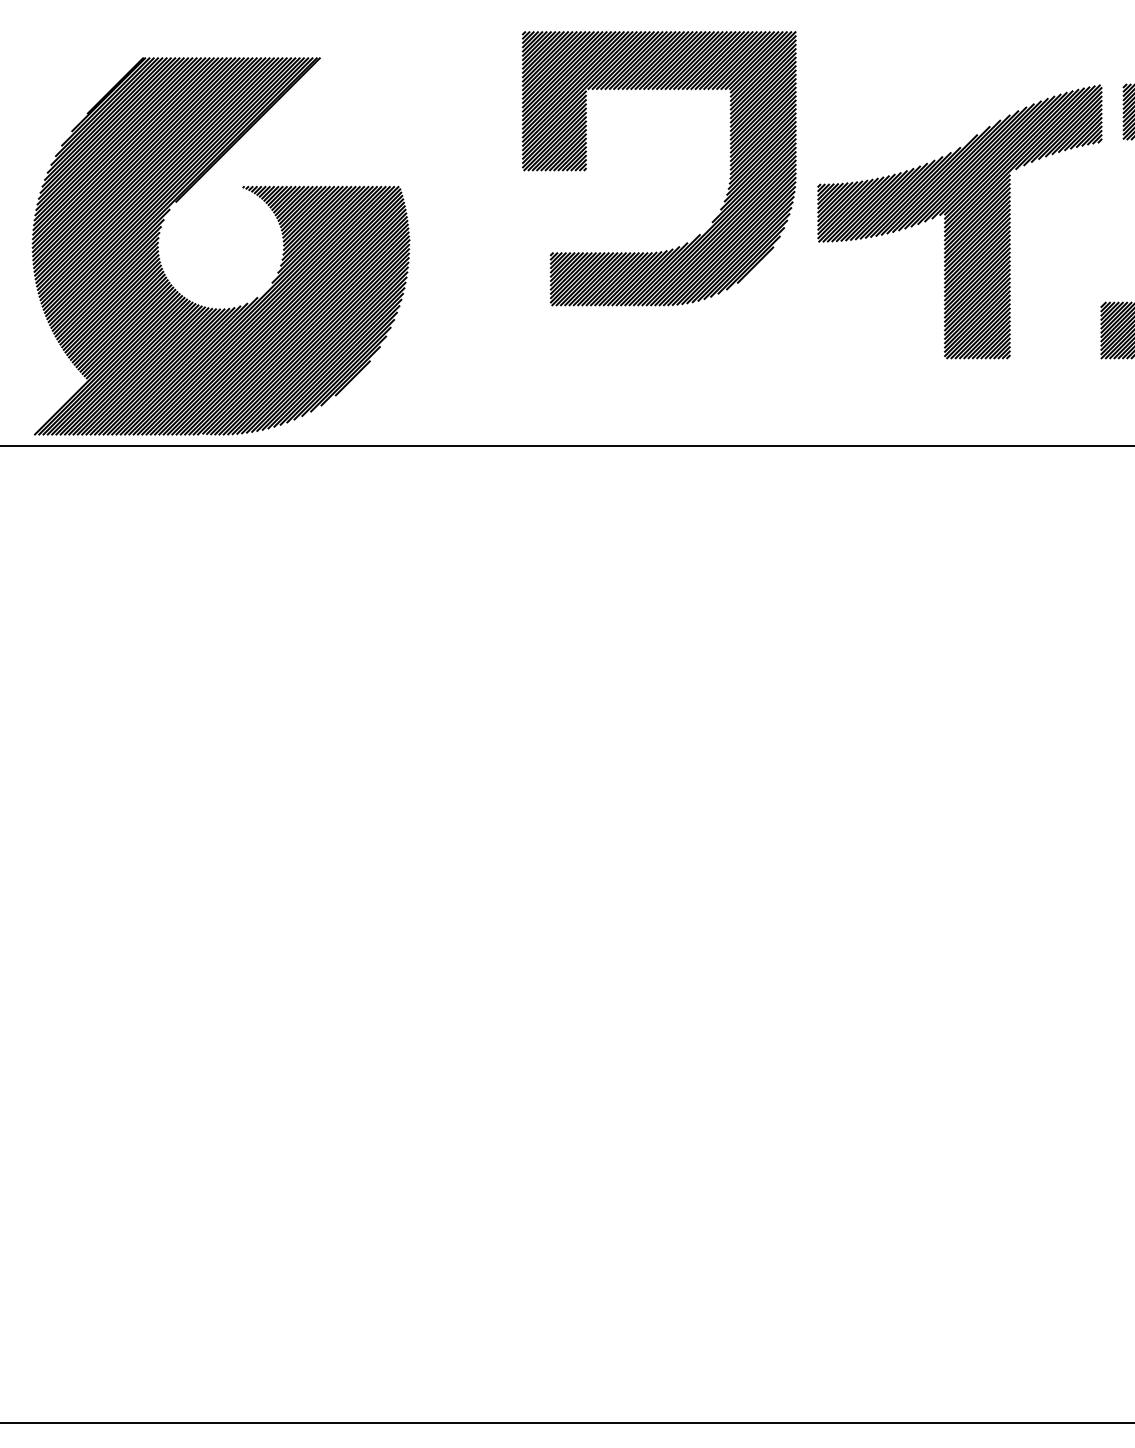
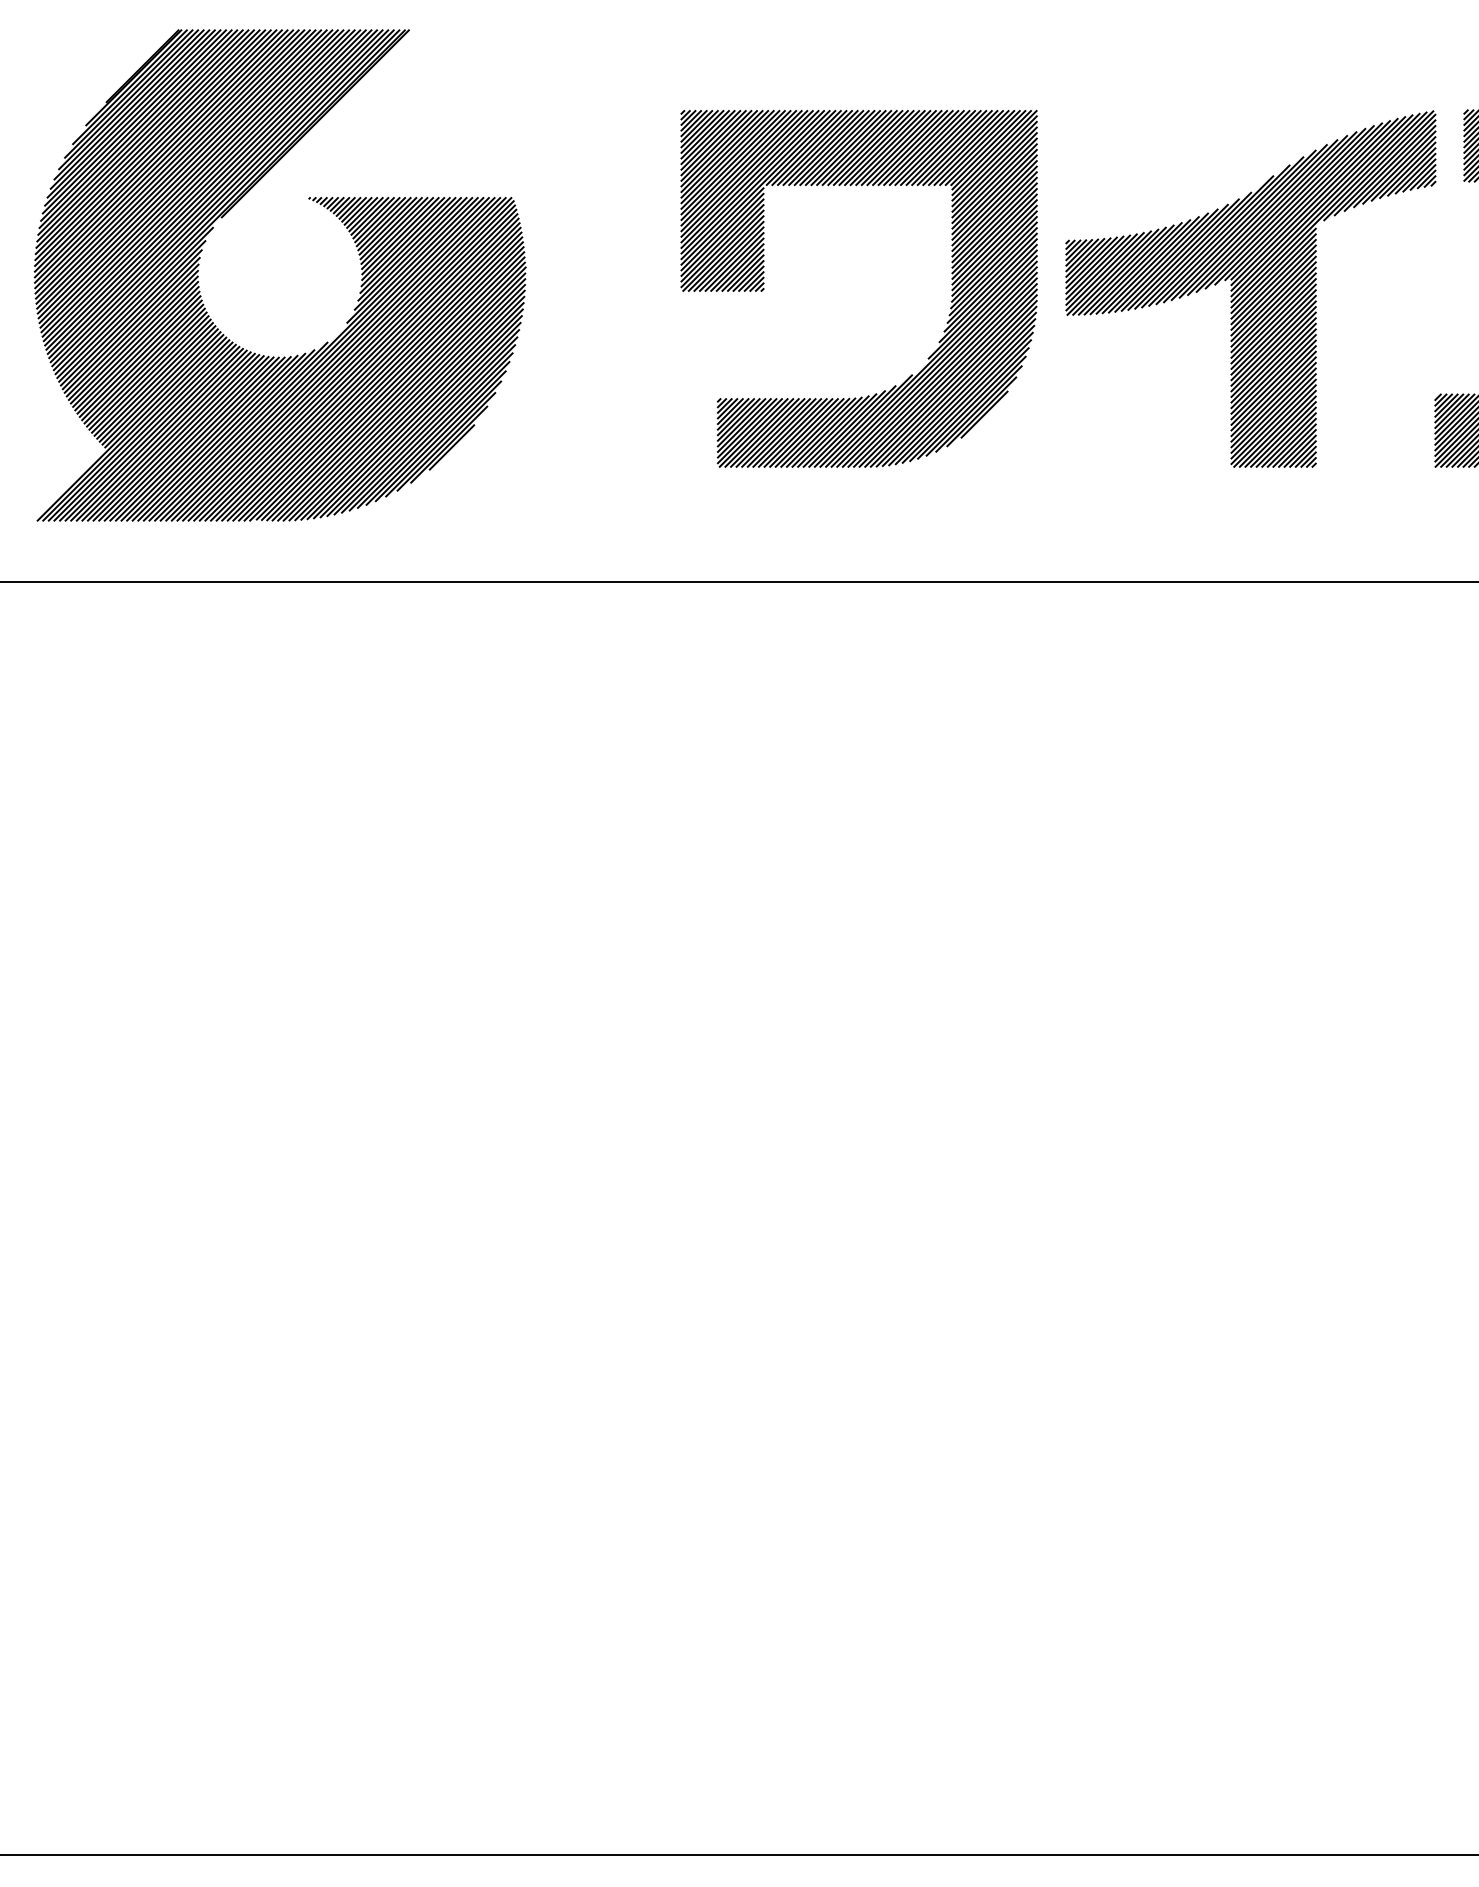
part: (729, 169) -> (950, 289), moved
part: (160, 258) -> (201, 291), moved

